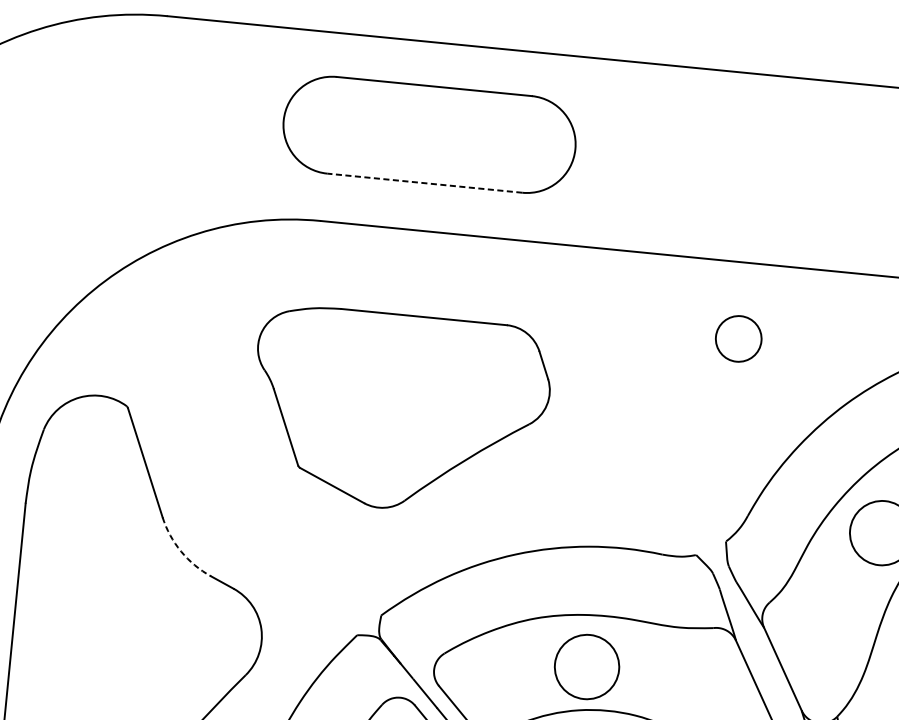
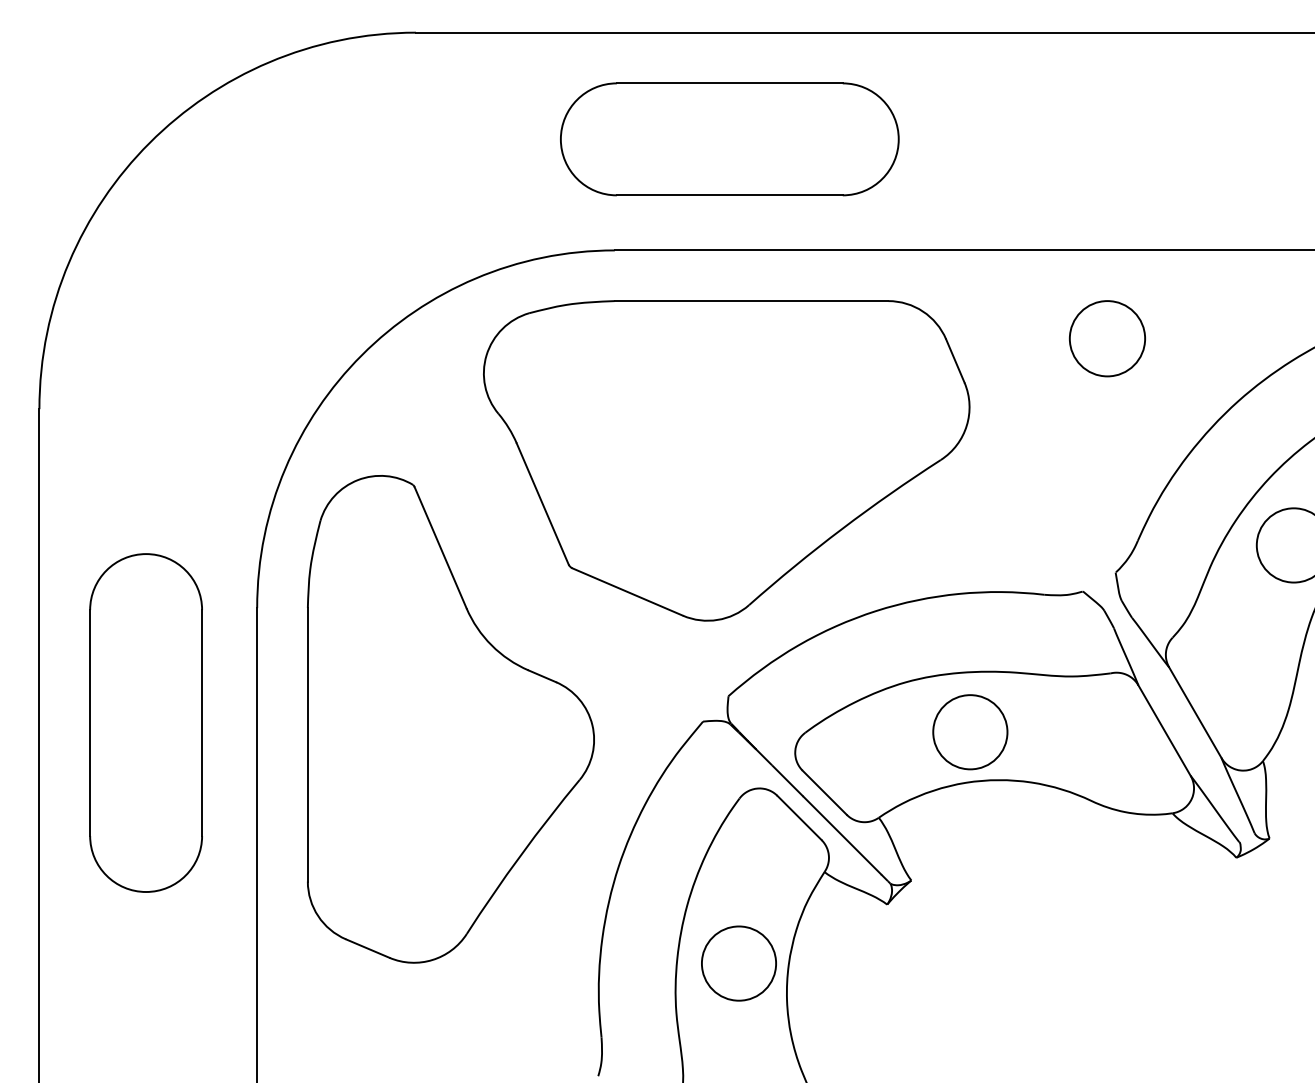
line: (424, 183) -> (729, 195), dashed -> solid
circle: (738, 338) -> (1107, 338), size x1.43
part: (399, 411) -> (726, 460), size x1.43
arc: (181, 551) -> (491, 645), dashed -> solid

